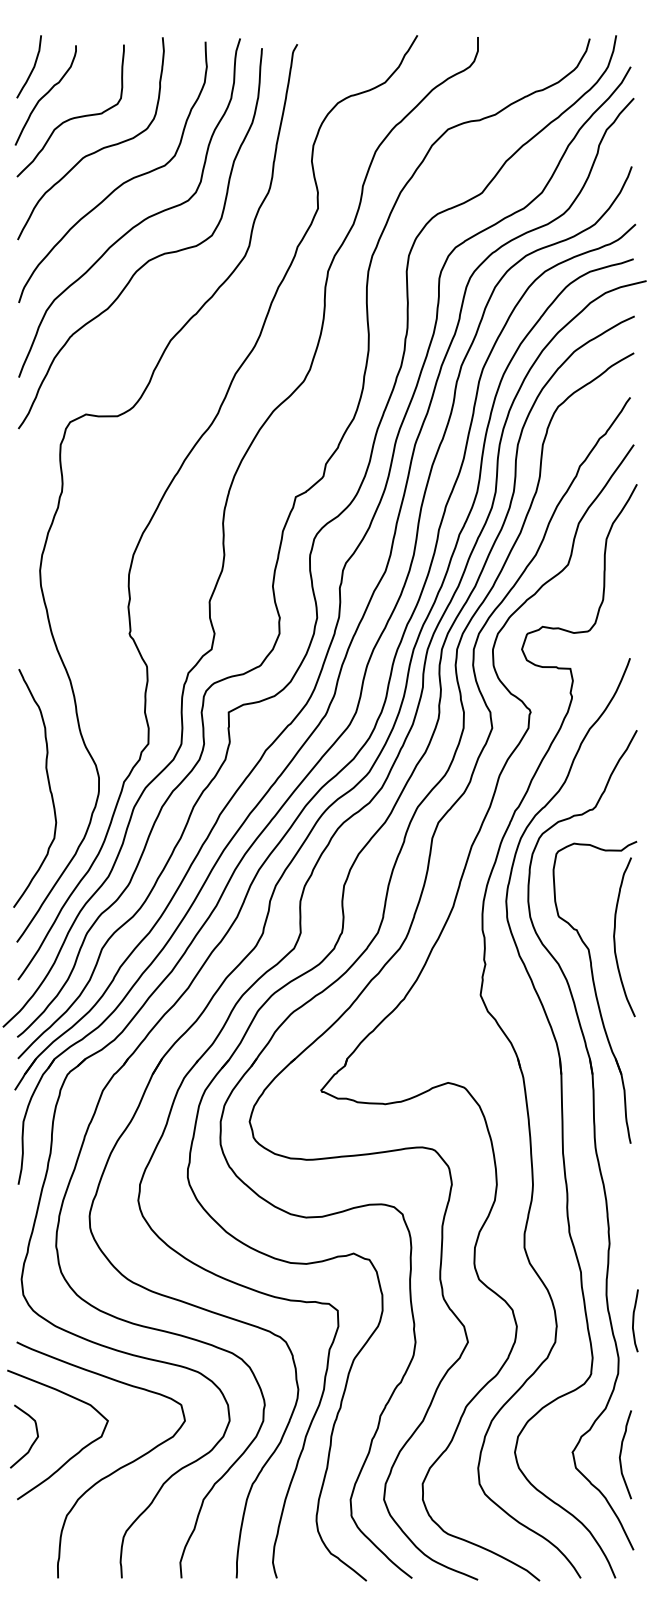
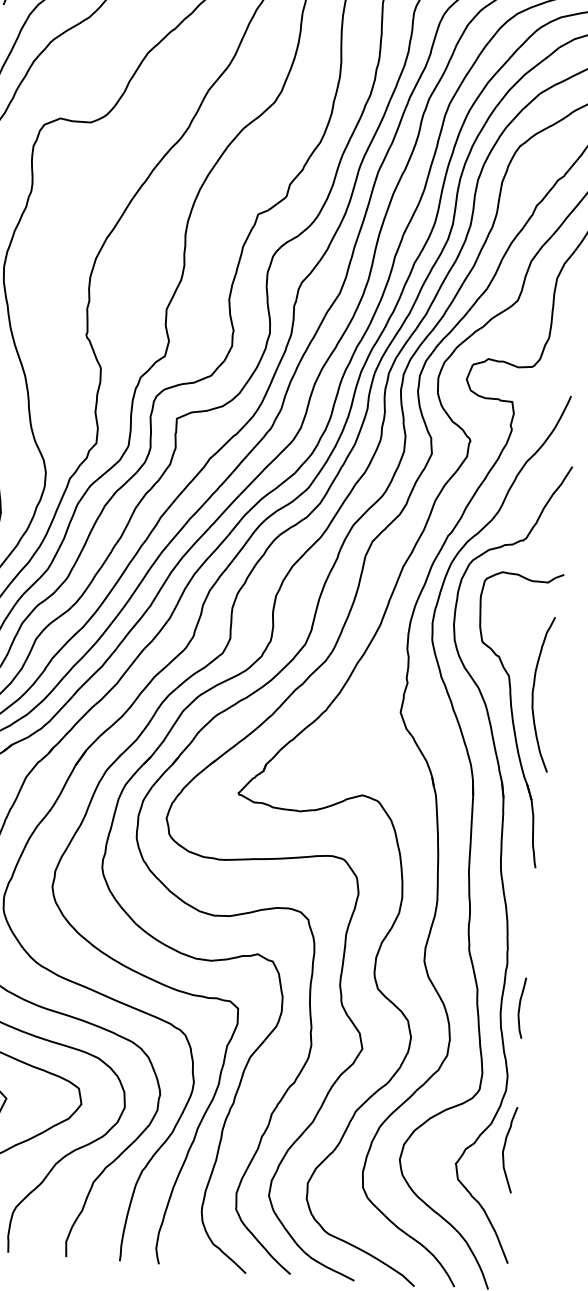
curve: (615, 938) -> (533, 694), moved
curve: (634, 1320) -> (520, 1007), moved
curve: (621, 1454) -> (504, 1149), moved

